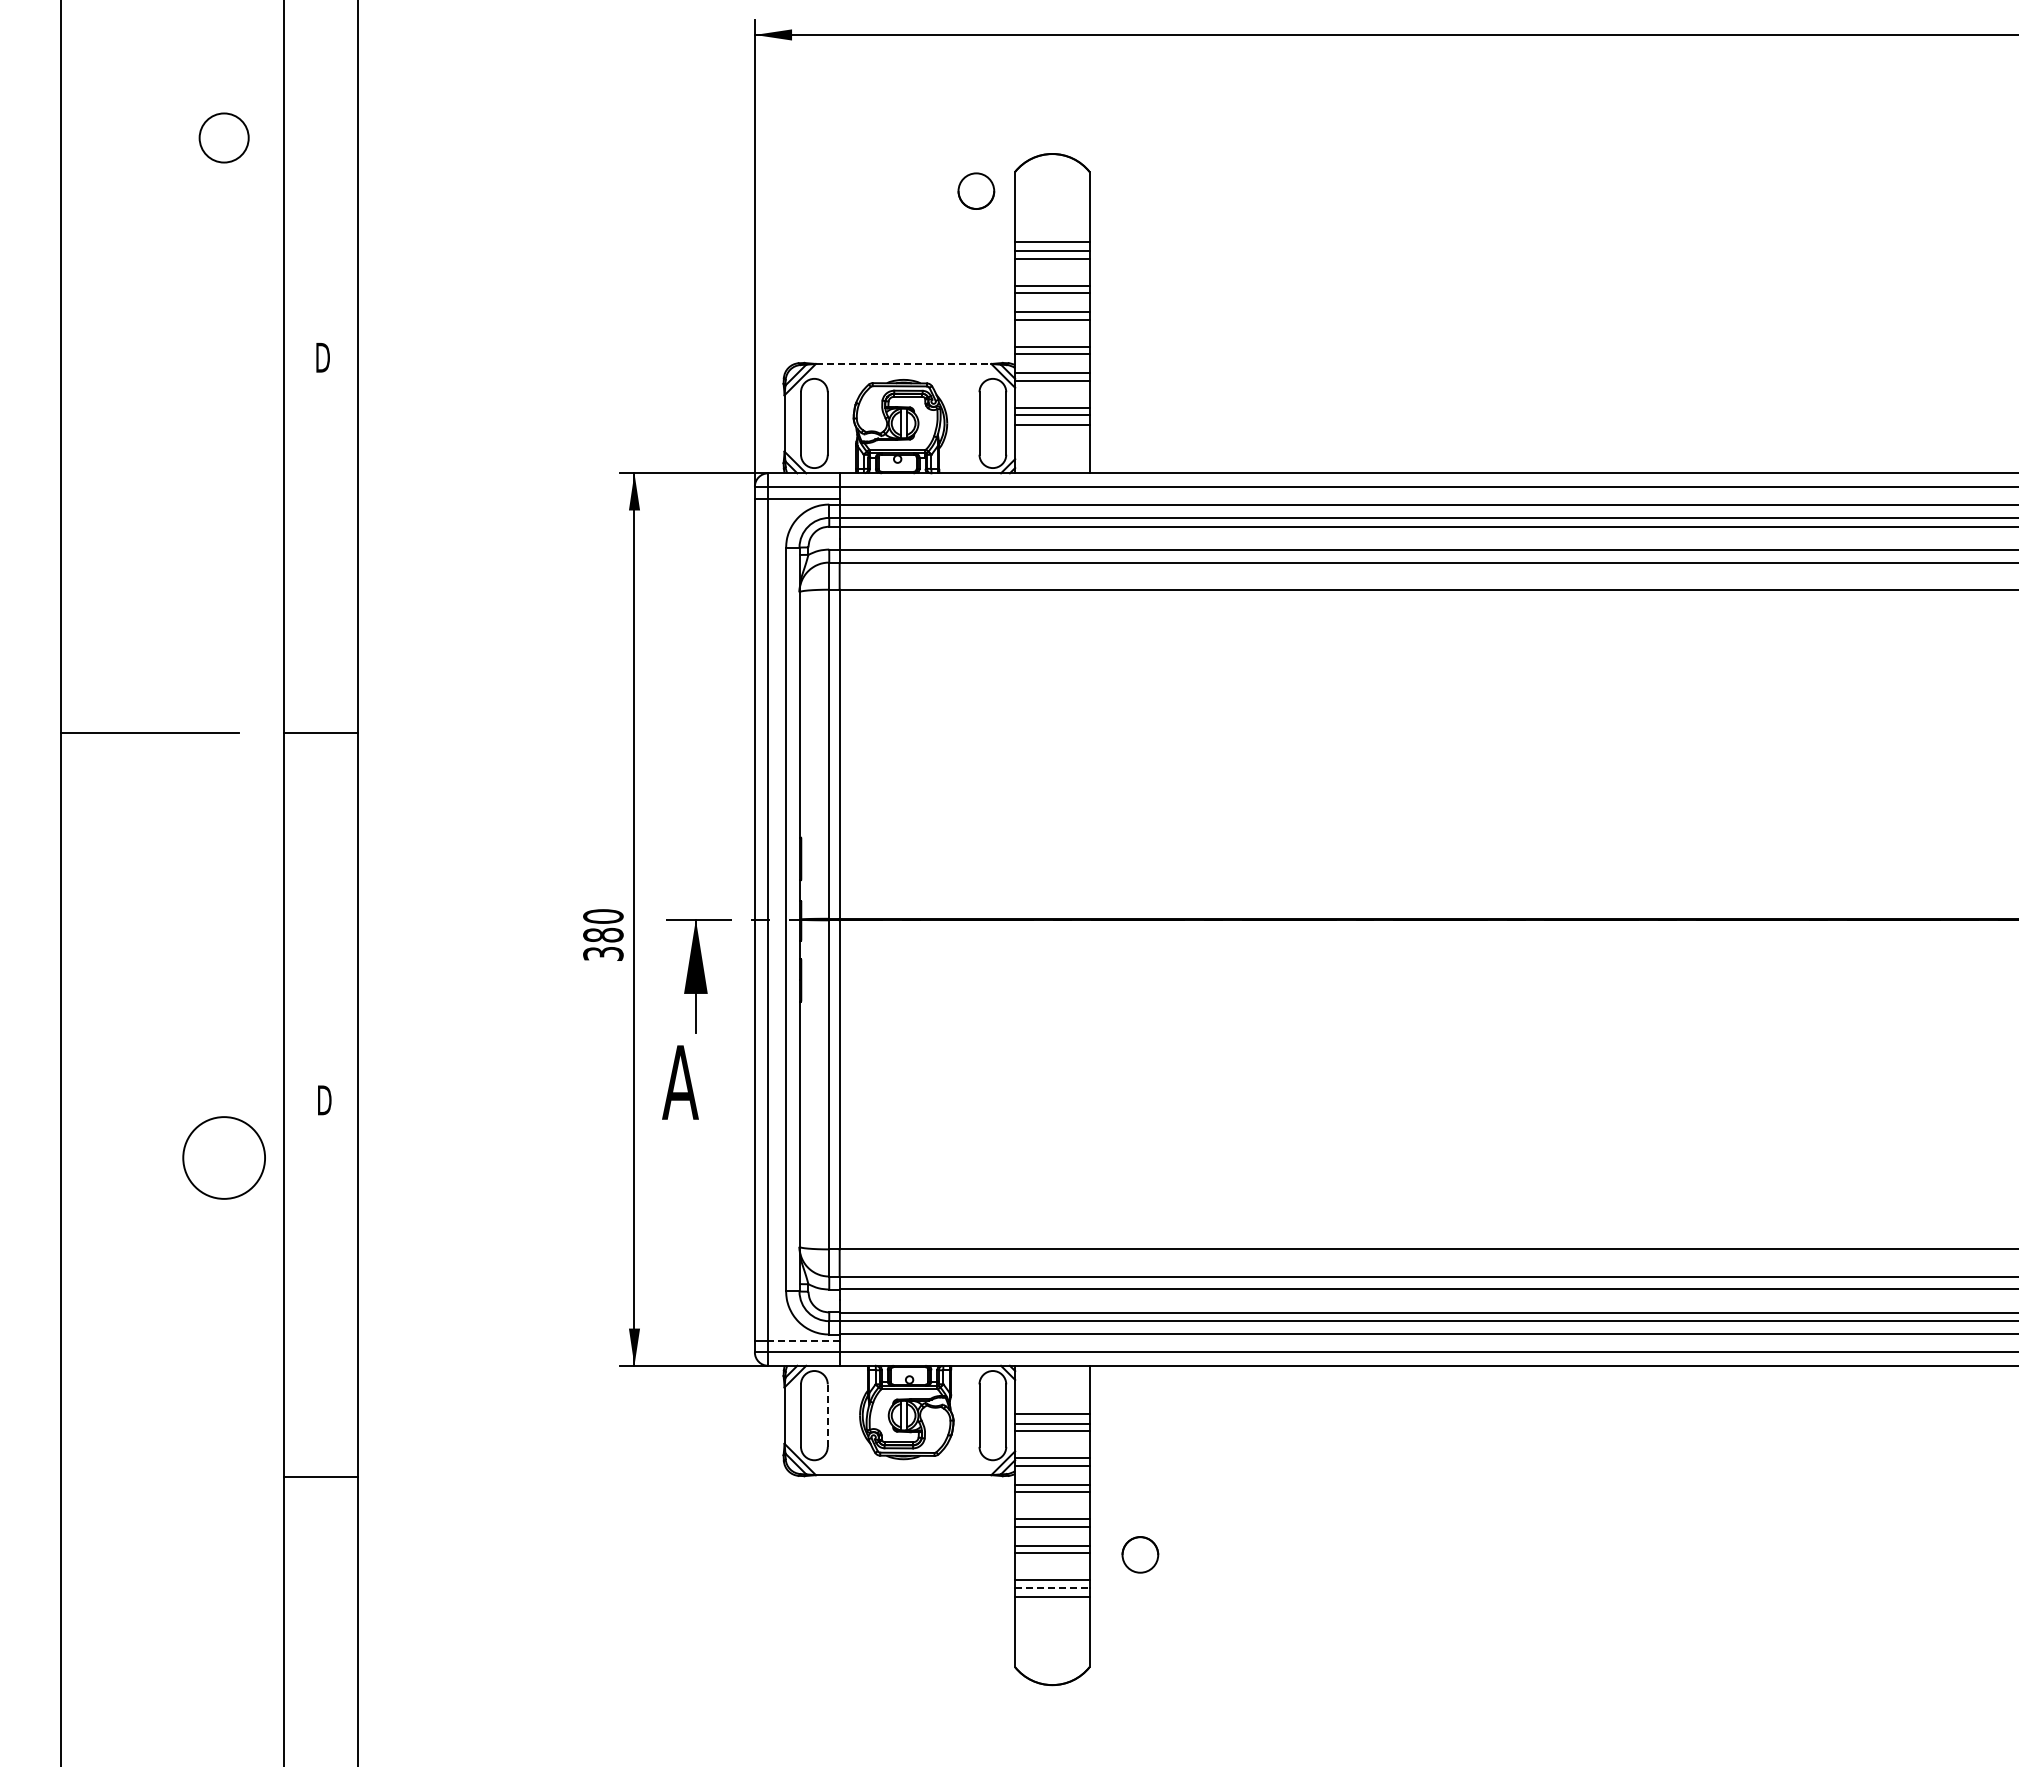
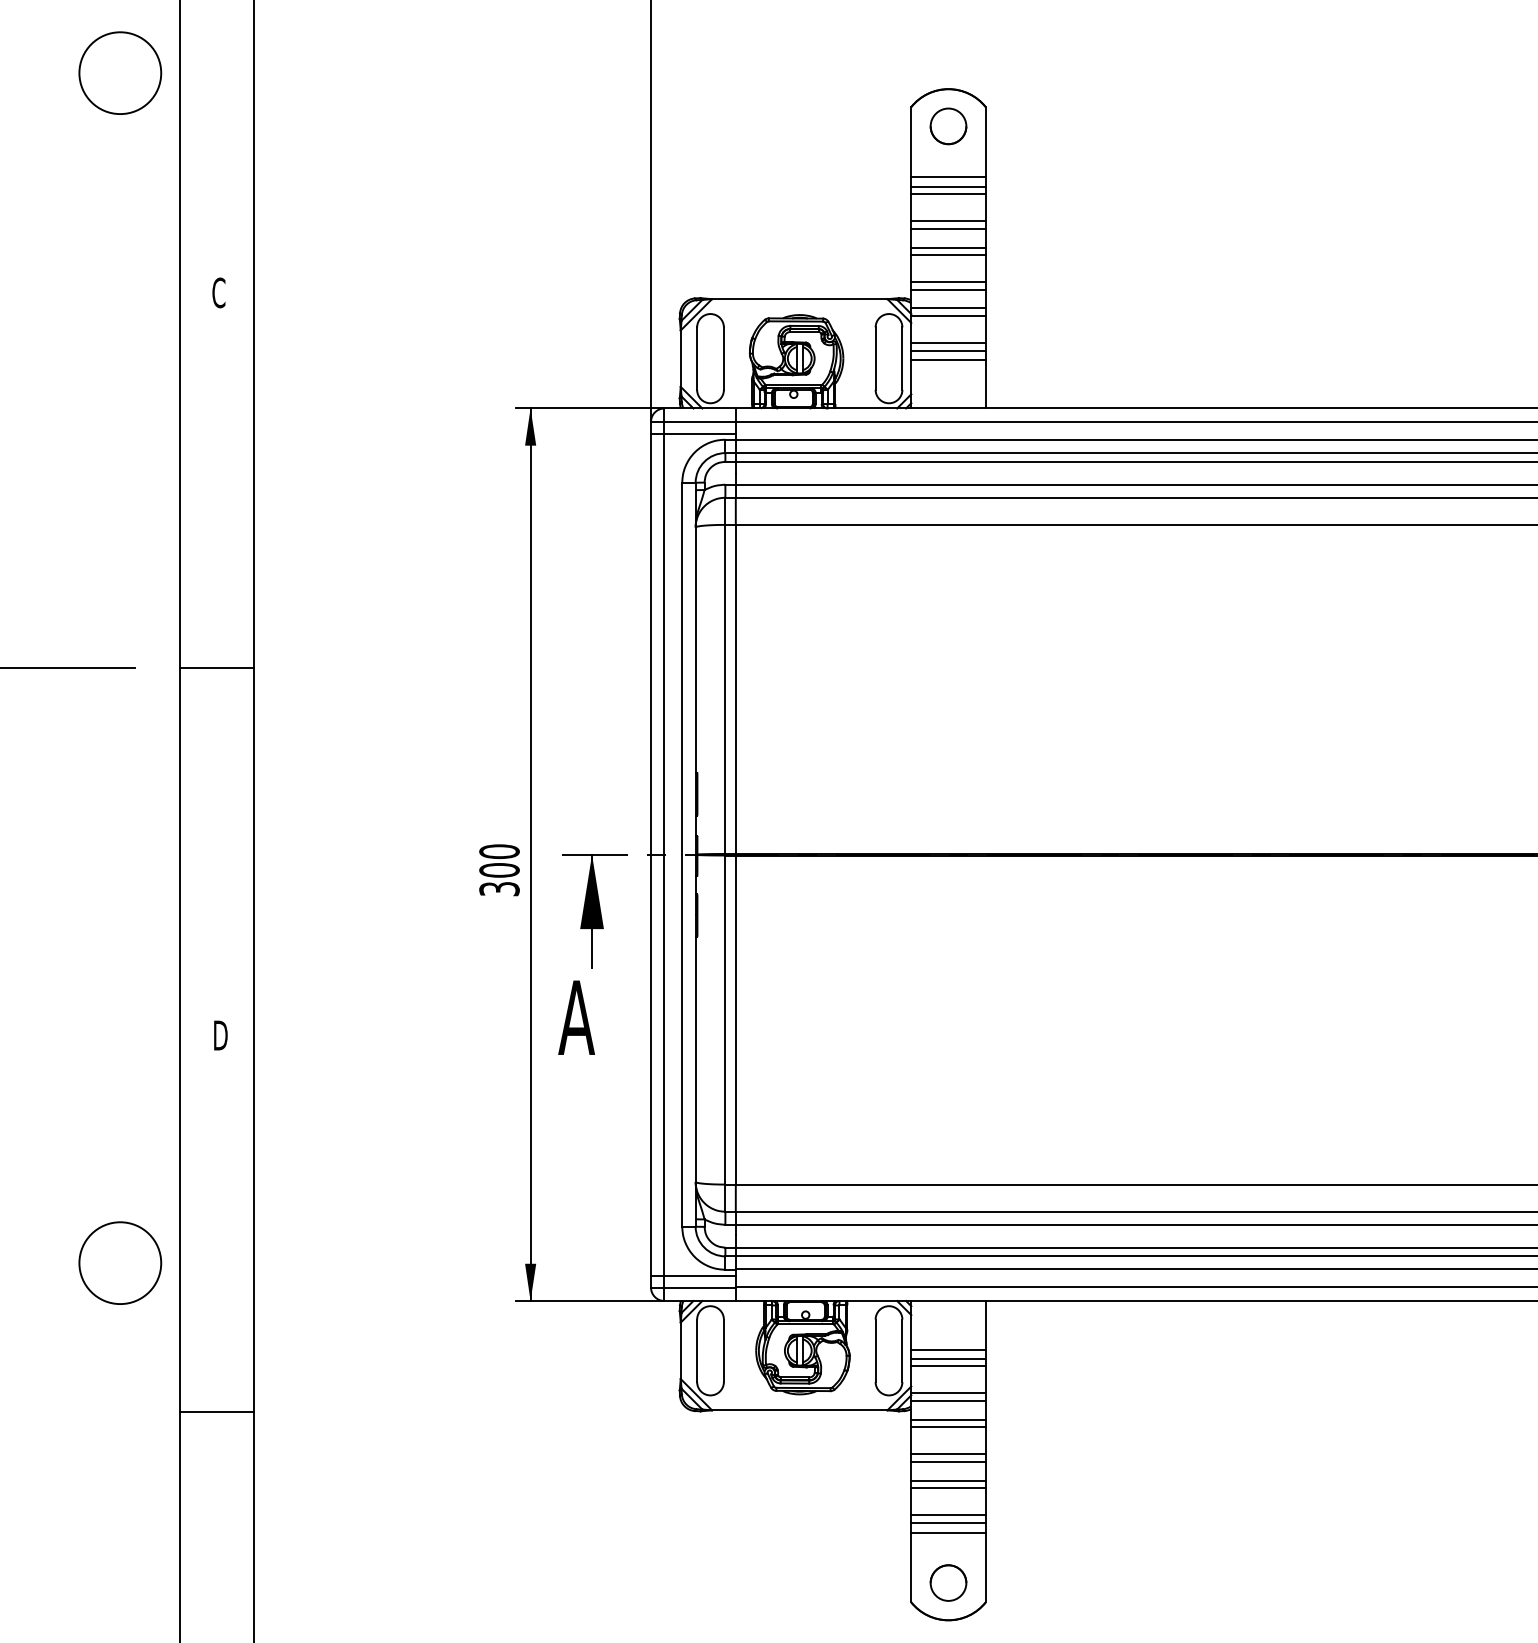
circle: (224, 137) -> (120, 72), size x1.67
part: (976, 190) -> (948, 125), moved
text: (322, 357) -> (218, 292), D -> C
line: (903, 363) -> (799, 298), dashed -> solid
text: (603, 934) -> (499, 869), 380 -> 300
circle: (223, 1157) -> (119, 1262), moved
line: (803, 1340) -> (699, 1275), dashed -> solid
line: (827, 1415) -> (723, 1350), dashed -> solid
part: (1140, 1554) -> (948, 1582), moved
line: (1052, 1587) -> (948, 1522), dashed -> solid

